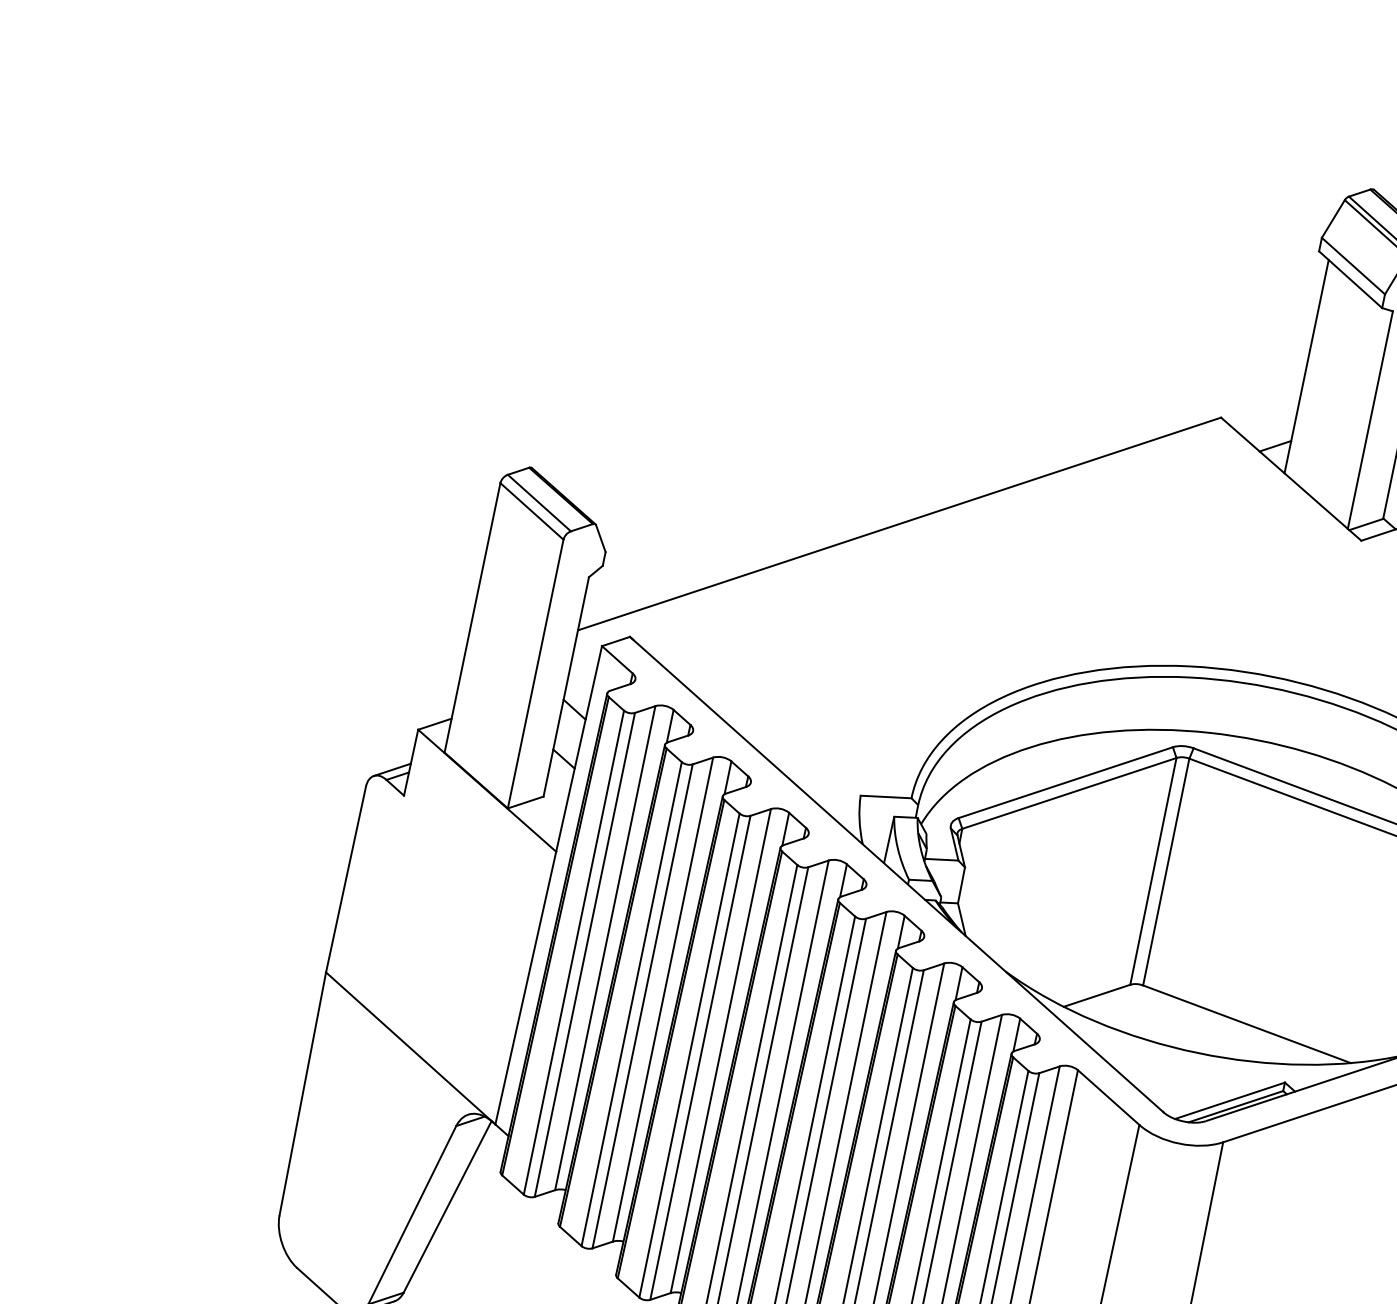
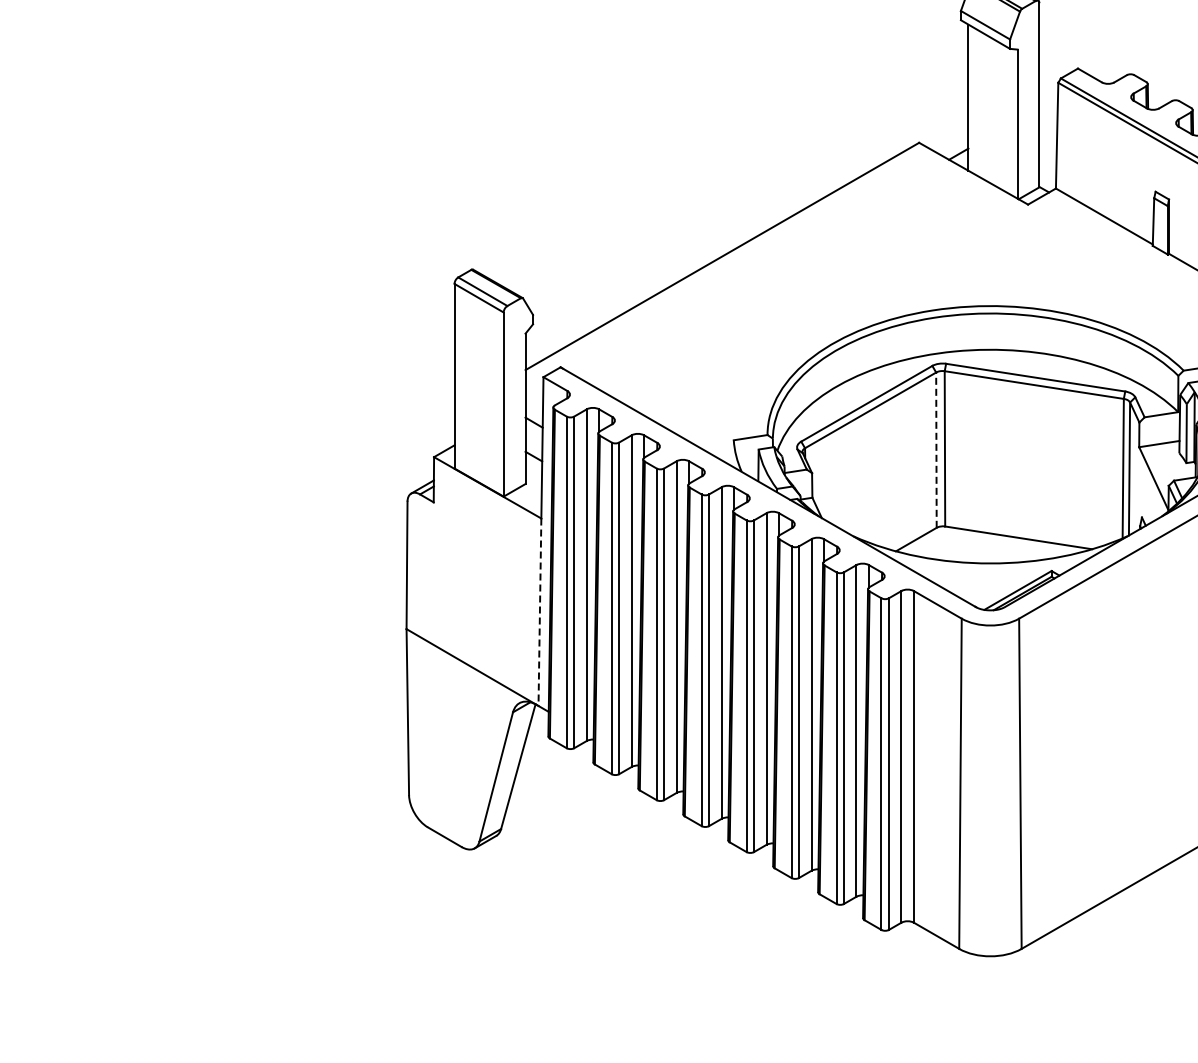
line: (1153, 871) -> (936, 450), solid -> dashed
line: (525, 988) -> (539, 612), solid -> dashed

